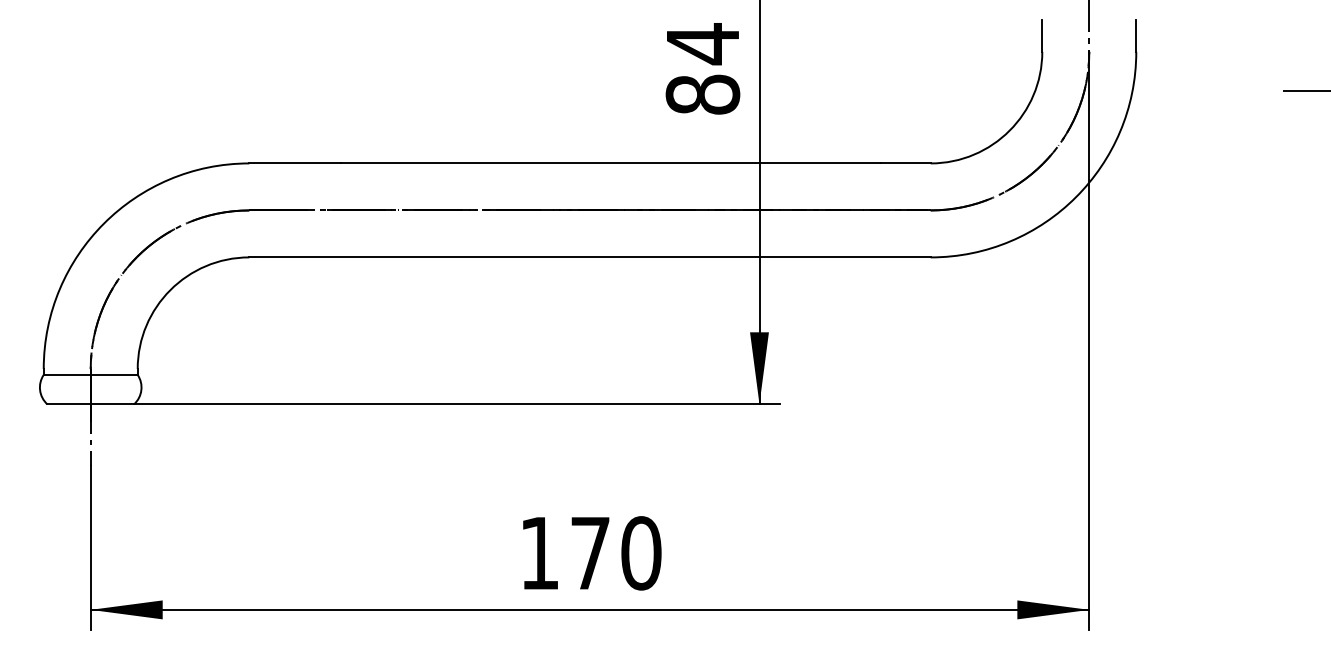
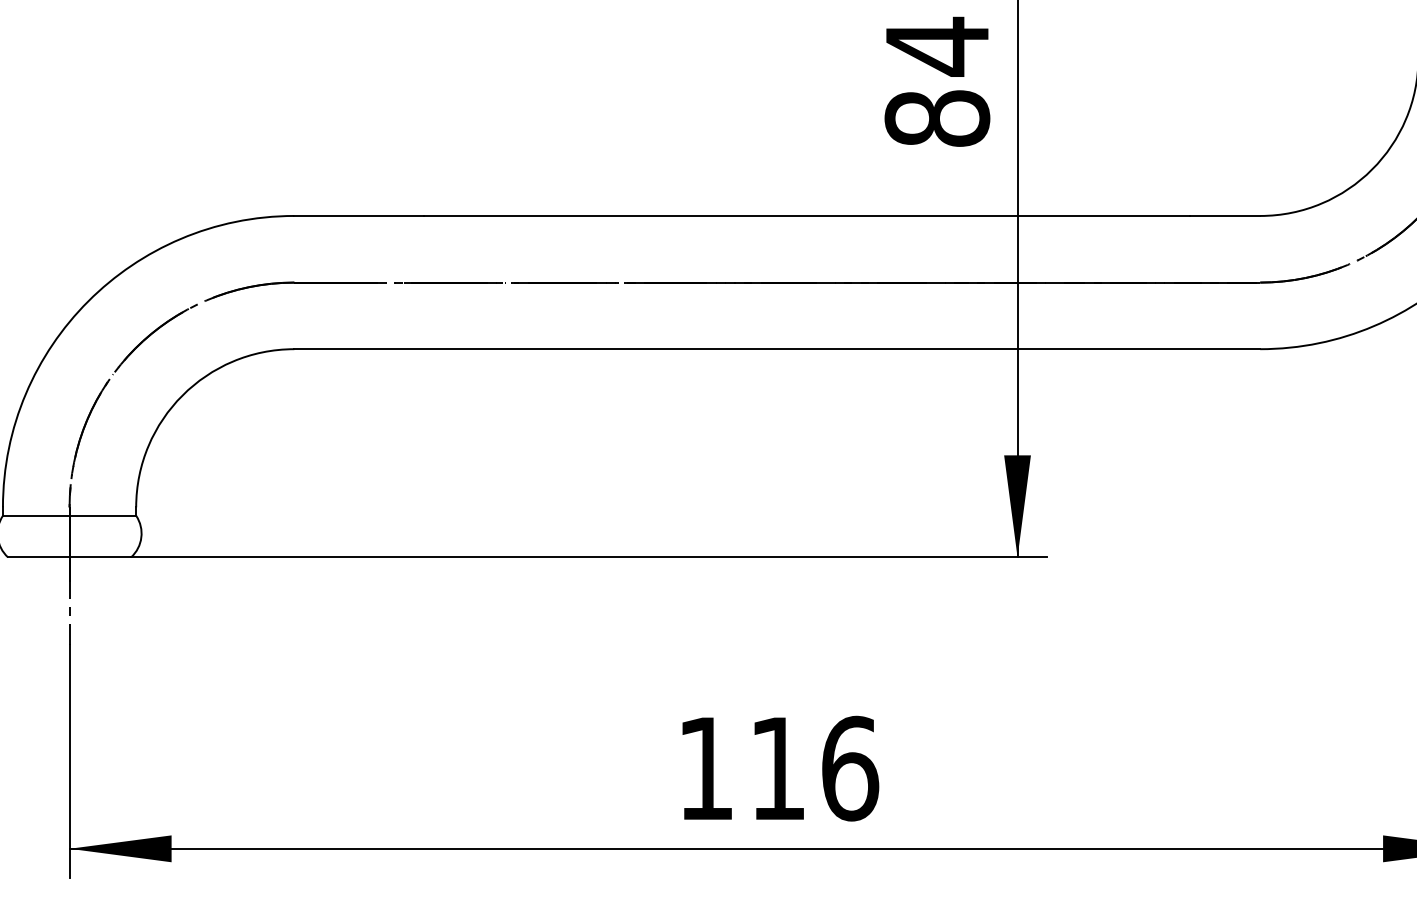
text: (616, 553) -> (814, 768), 170 -> 116

